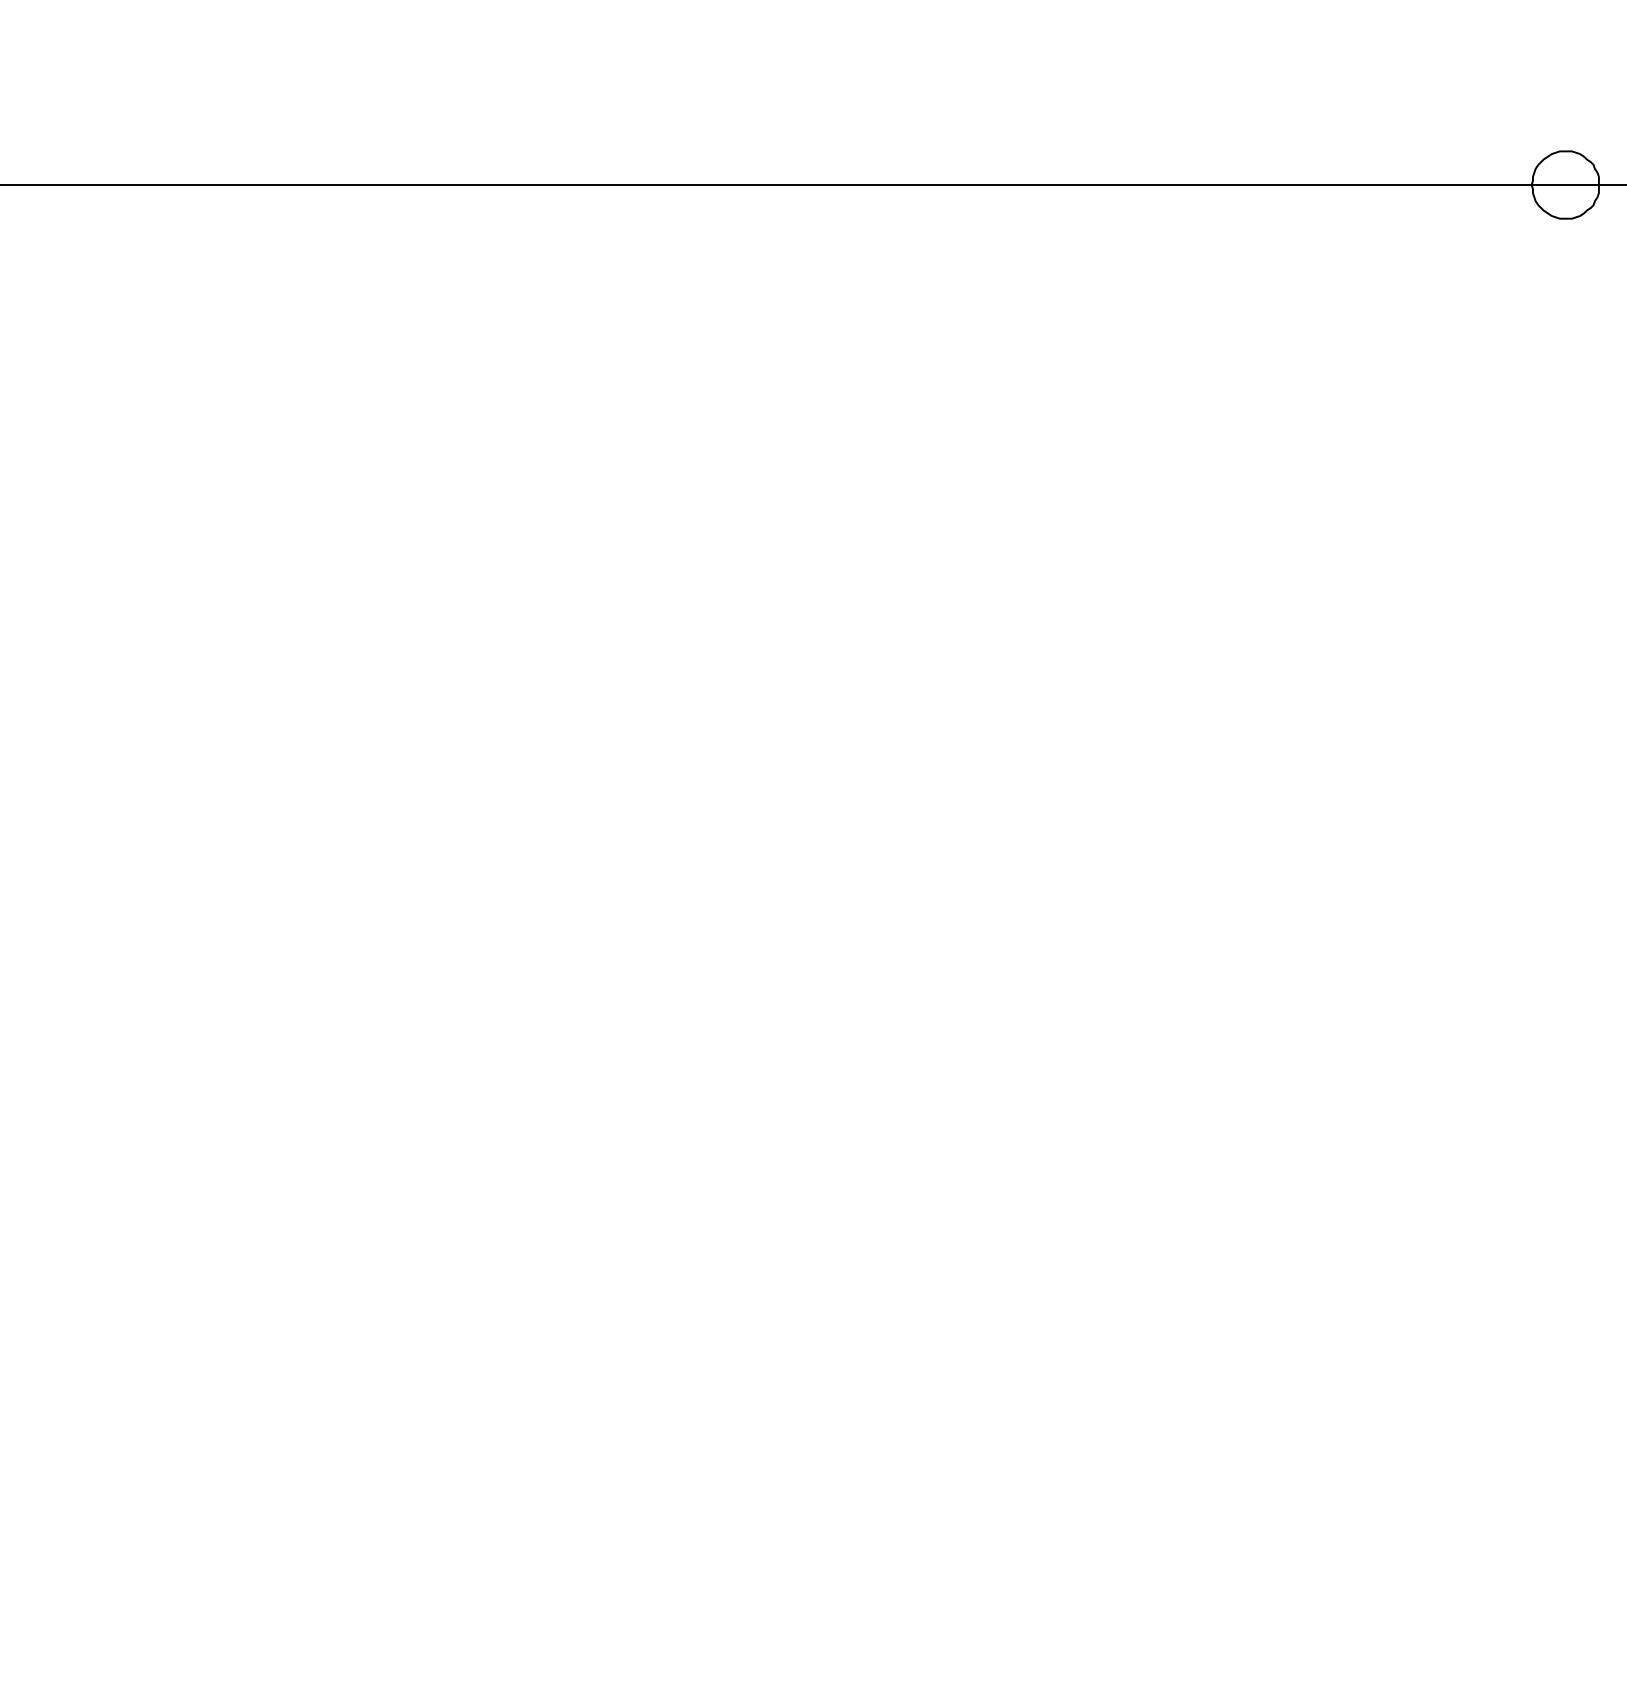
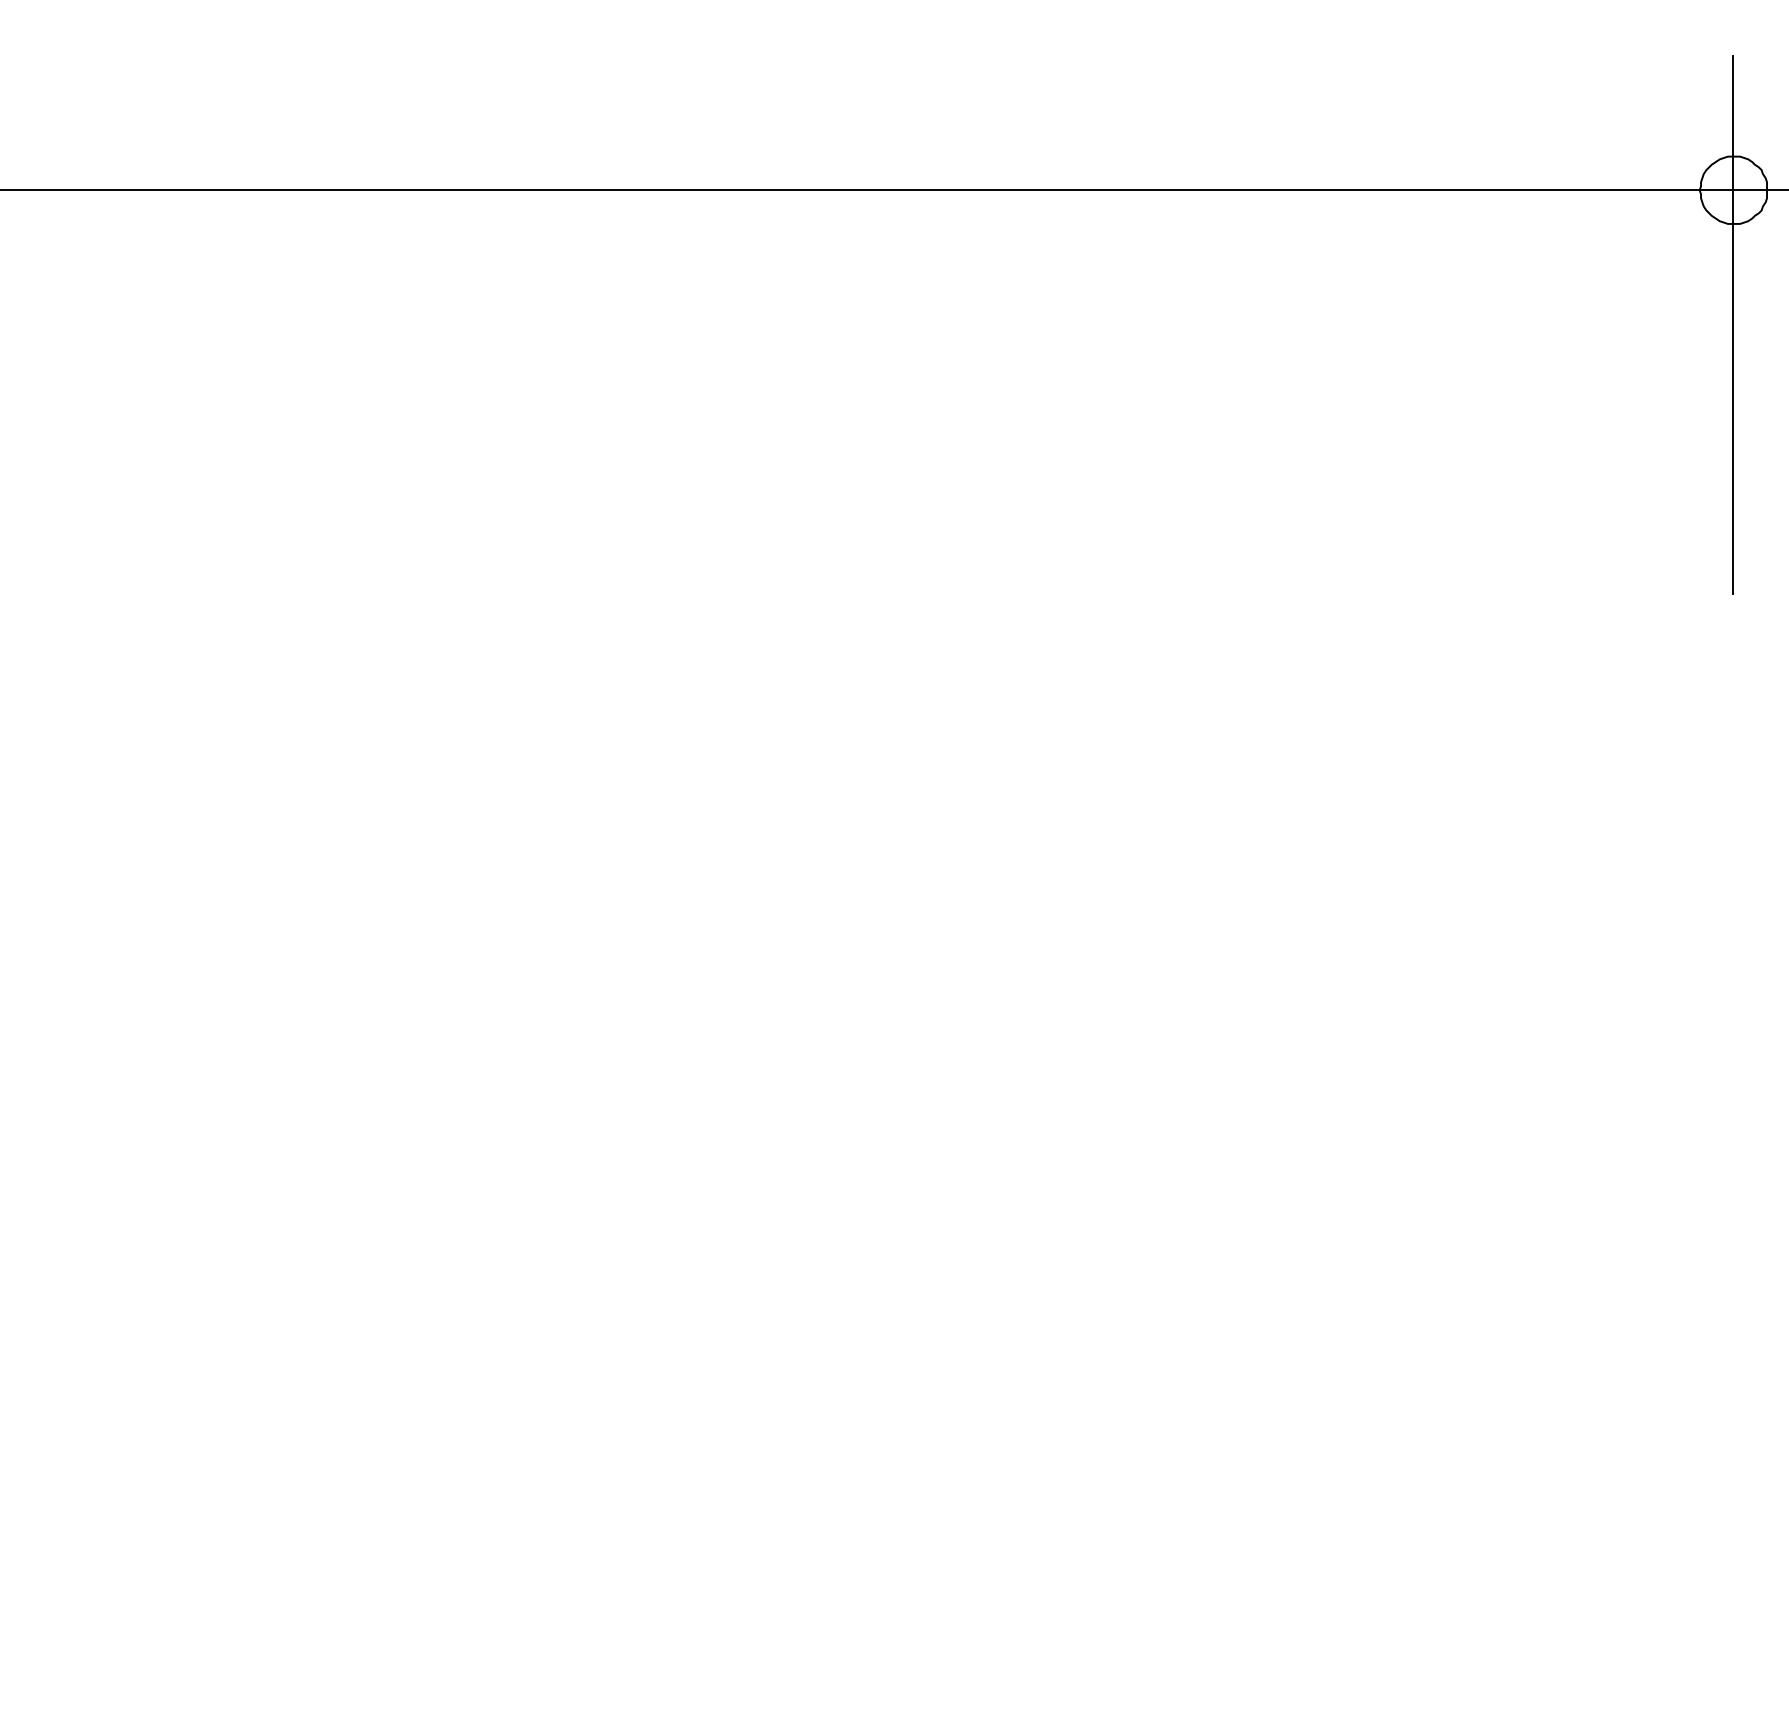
line: (1565, 319) -> (1733, 324), added

